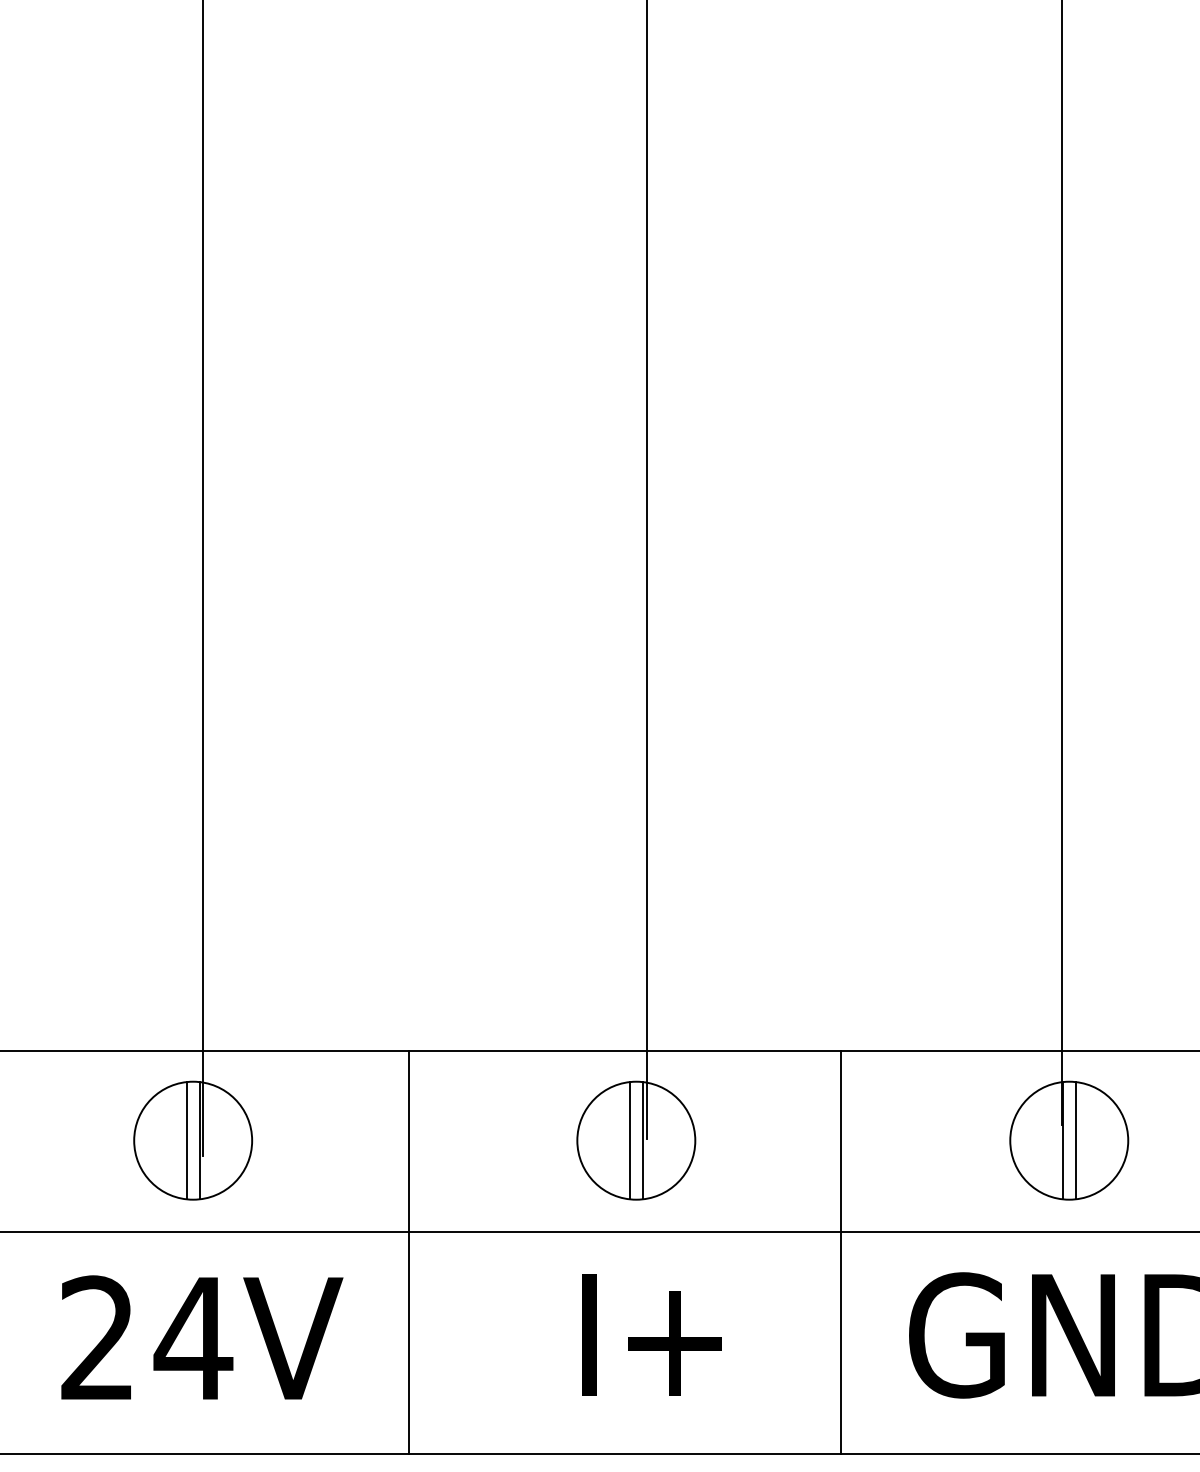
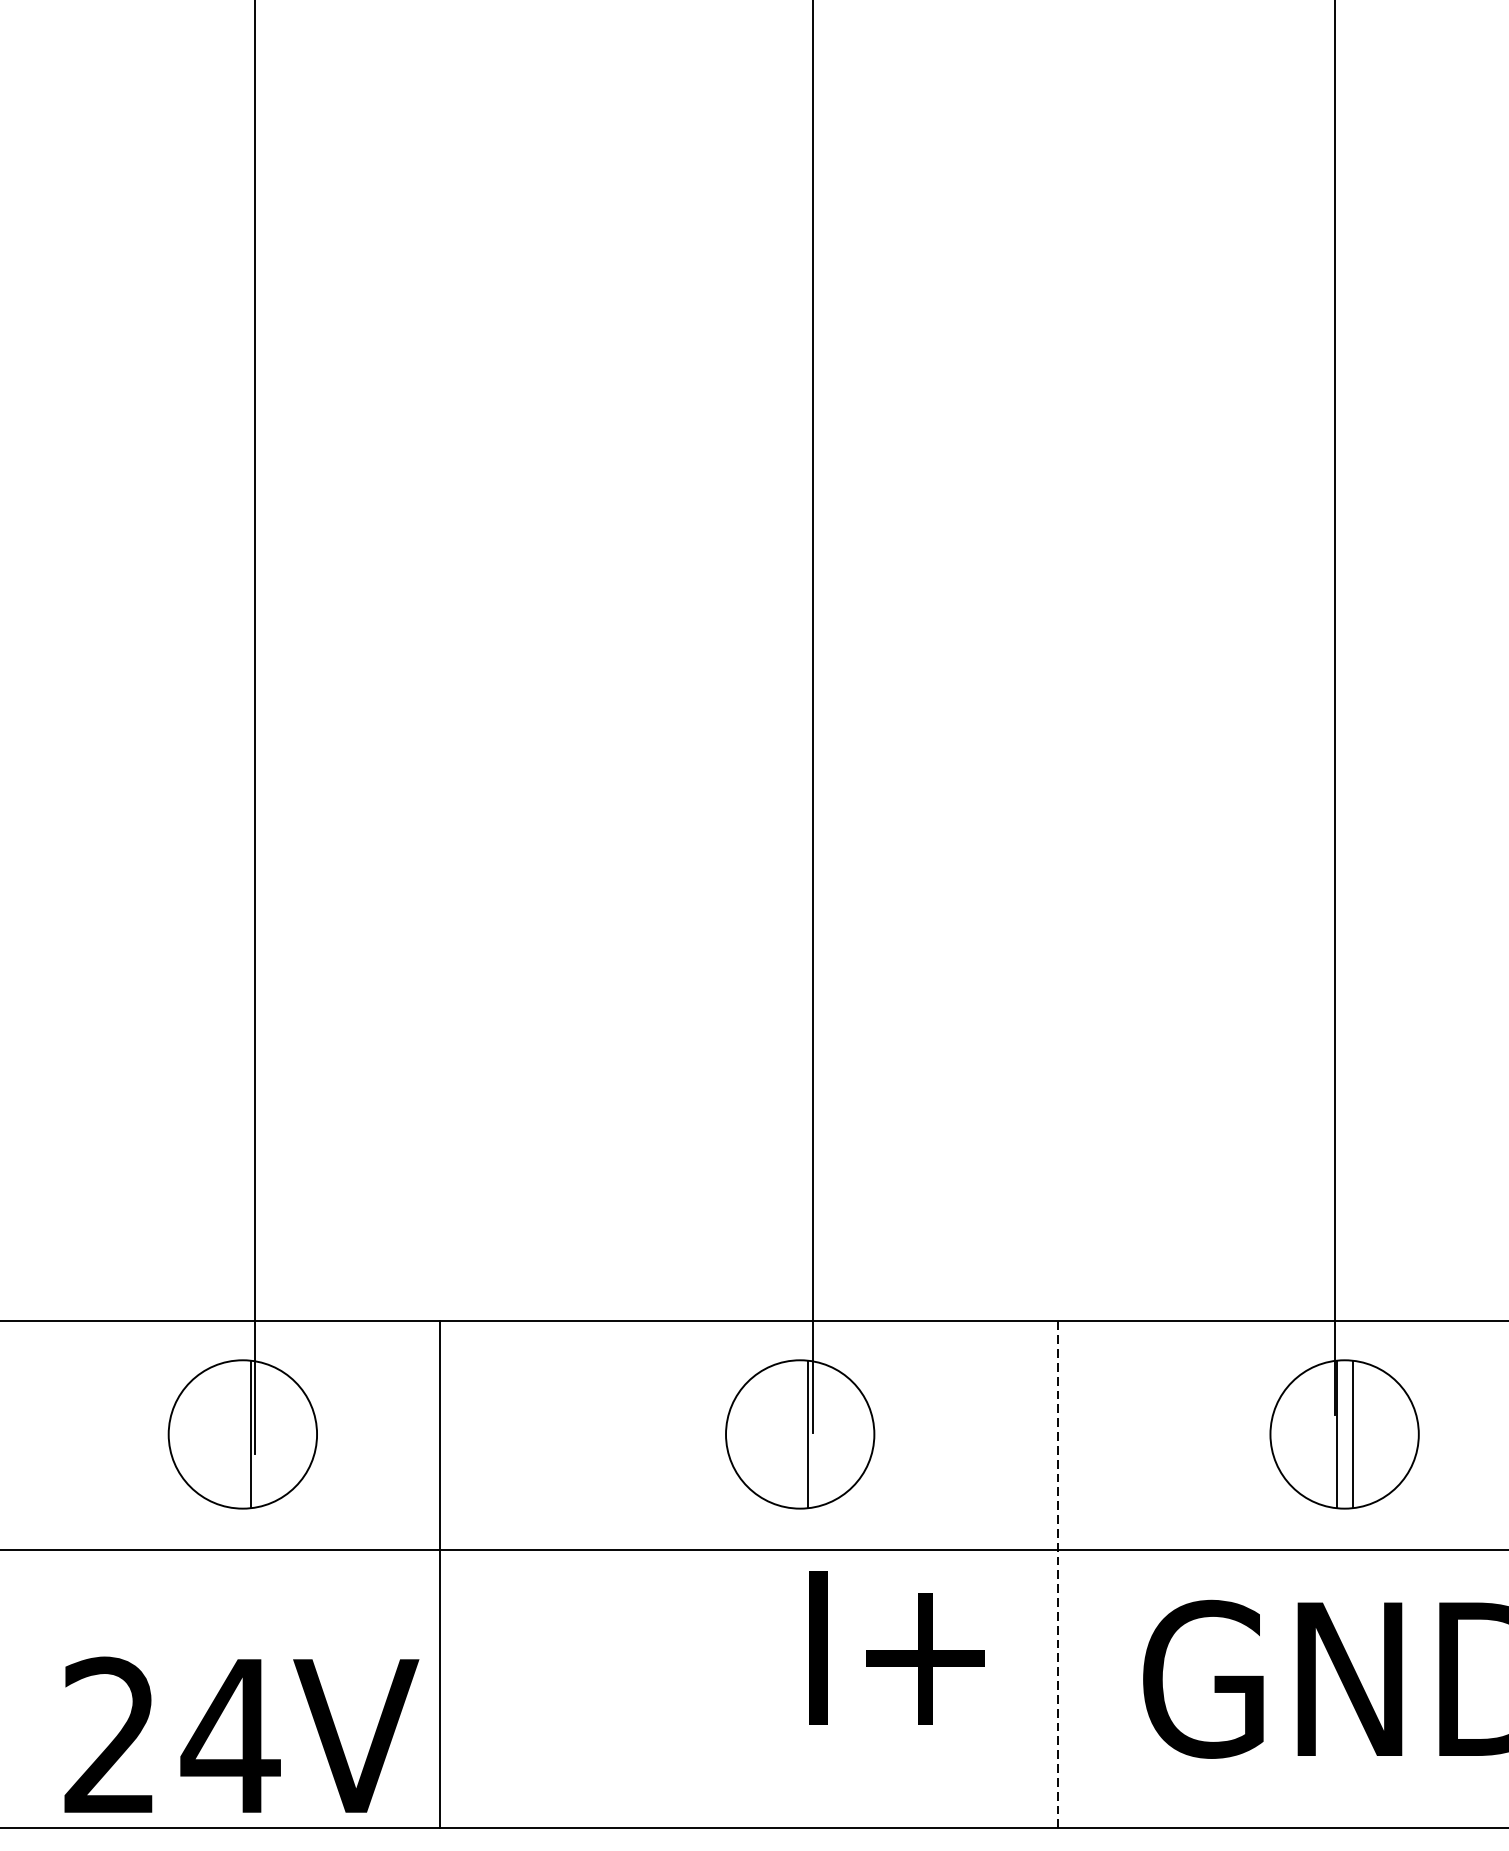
line: (186, 1140) -> (234, 1434), removed
line: (629, 1140) -> (791, 1434), removed
line: (408, 1251) -> (439, 1573), moved
line: (841, 1252) -> (1058, 1575), solid -> dashed
text: (651, 1334) -> (895, 1646), moved
text: (202, 1337) -> (242, 1734), moved

